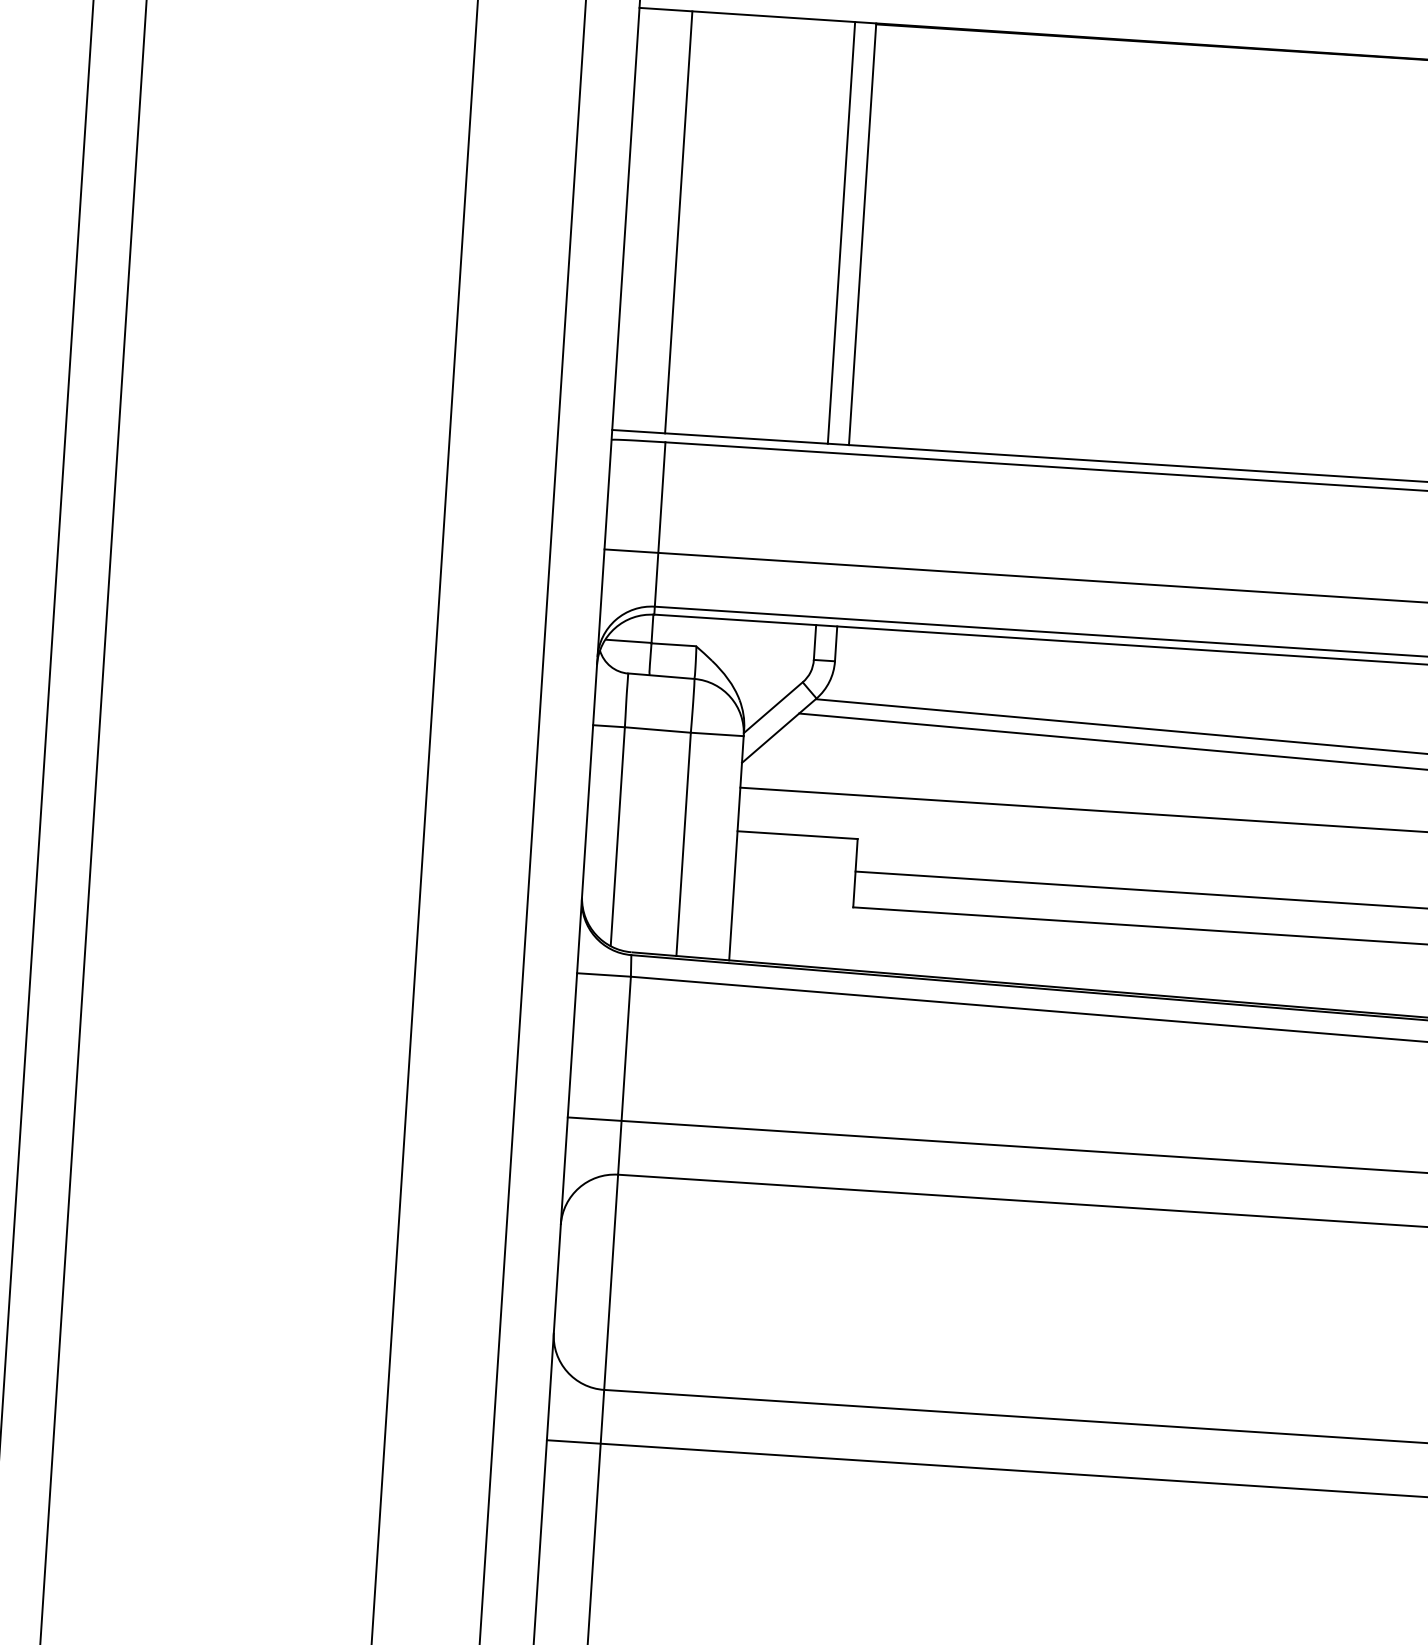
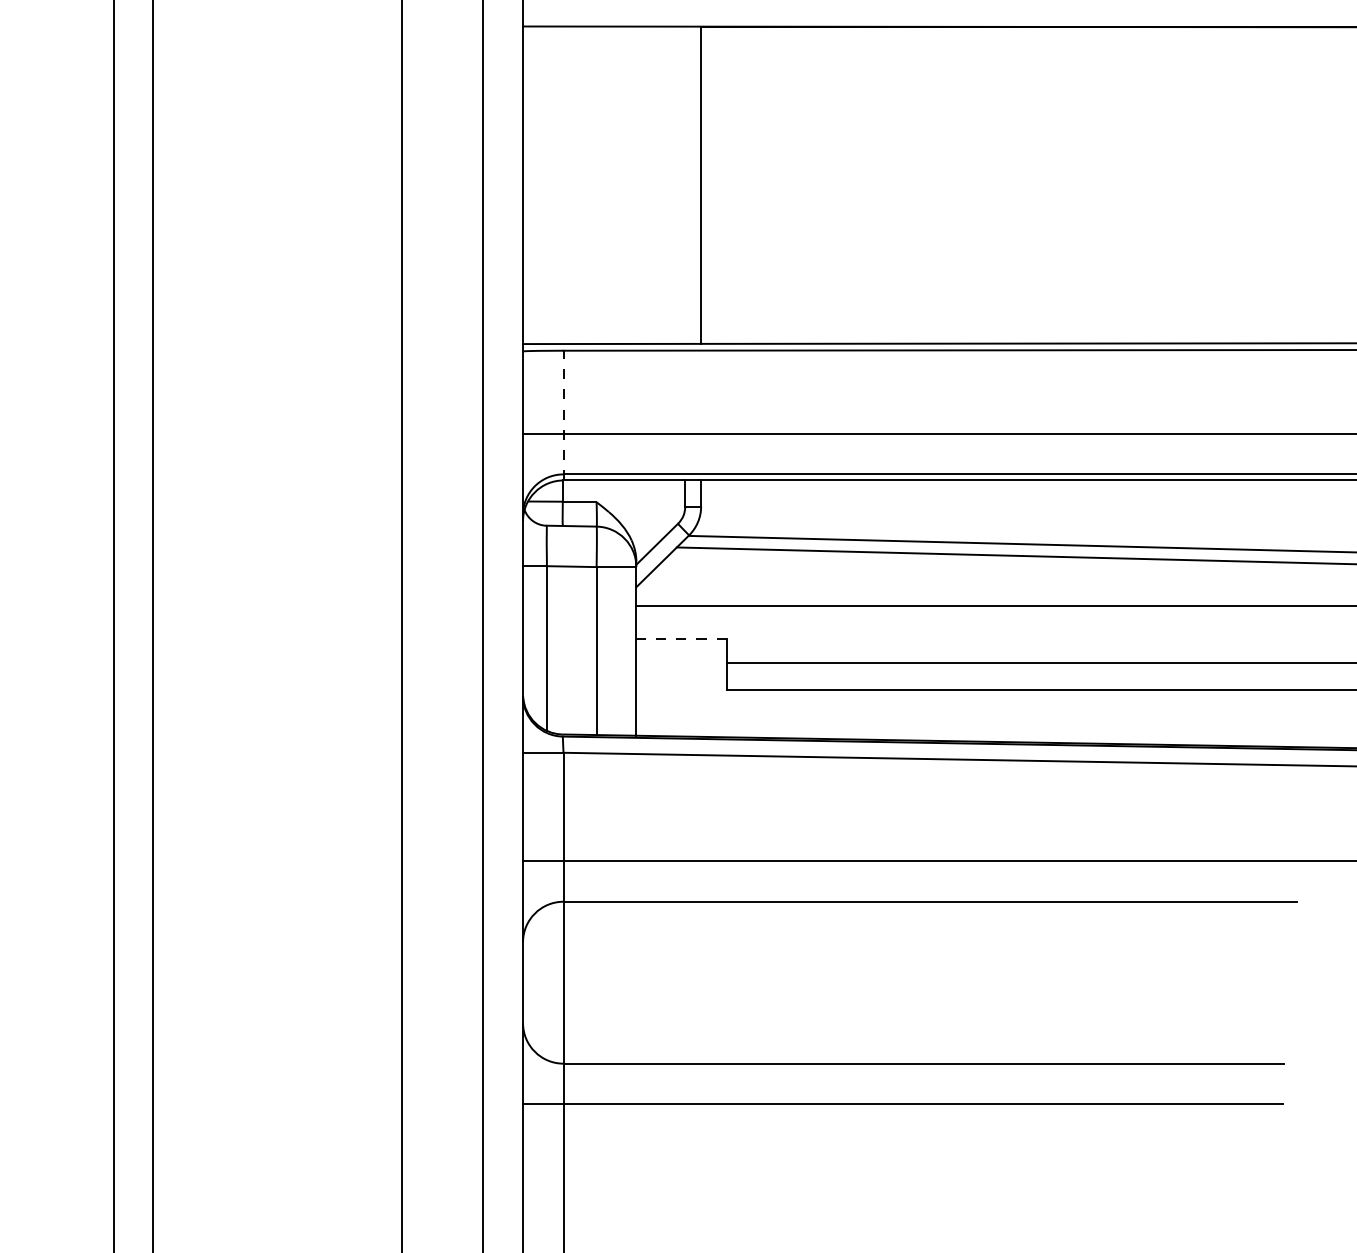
line: (678, 222) -> (562, 185), removed
line: (841, 231) -> (685, 184), removed
line: (659, 528) -> (563, 415), solid -> dashed
line: (797, 834) -> (681, 638), solid -> dashed

